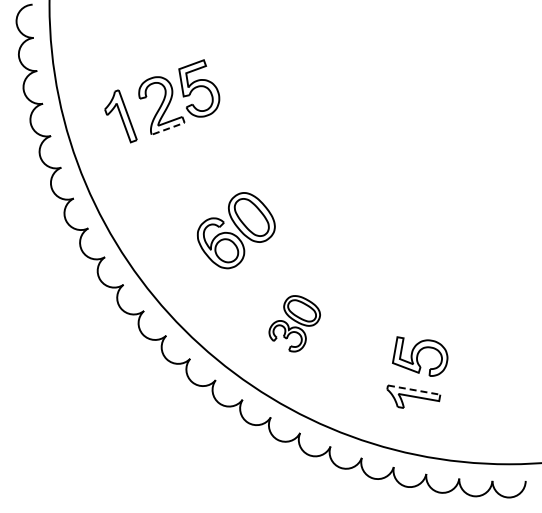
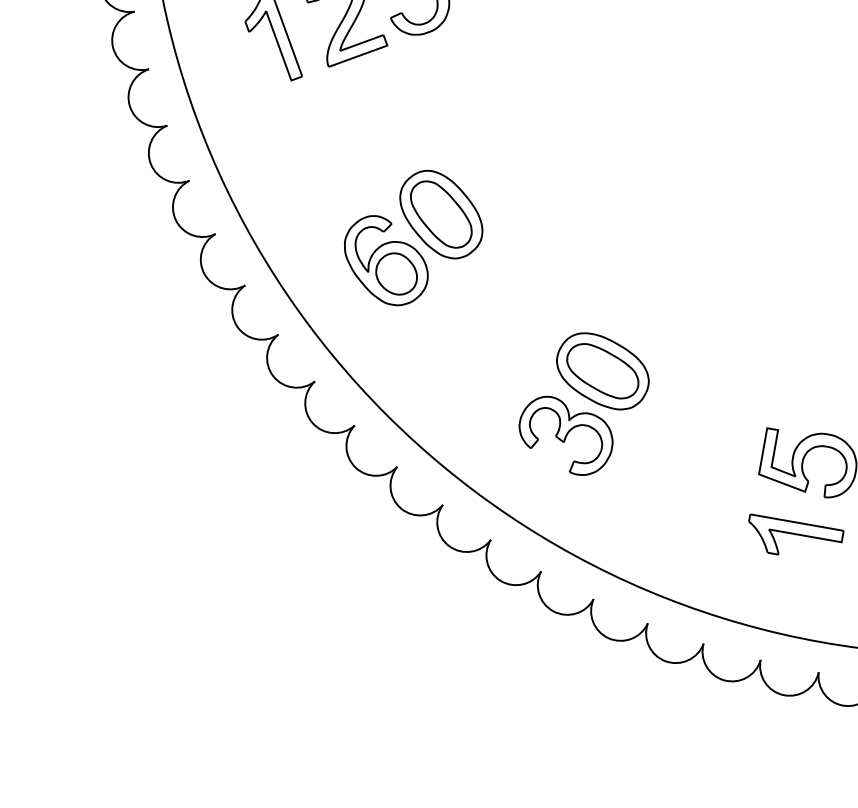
line: (171, 127) -> (363, 53), dashed -> solid
part: (236, 230) -> (413, 237), moved
part: (294, 323) -> (583, 403), size x1.43
line: (414, 390) -> (797, 523), dashed -> solid

